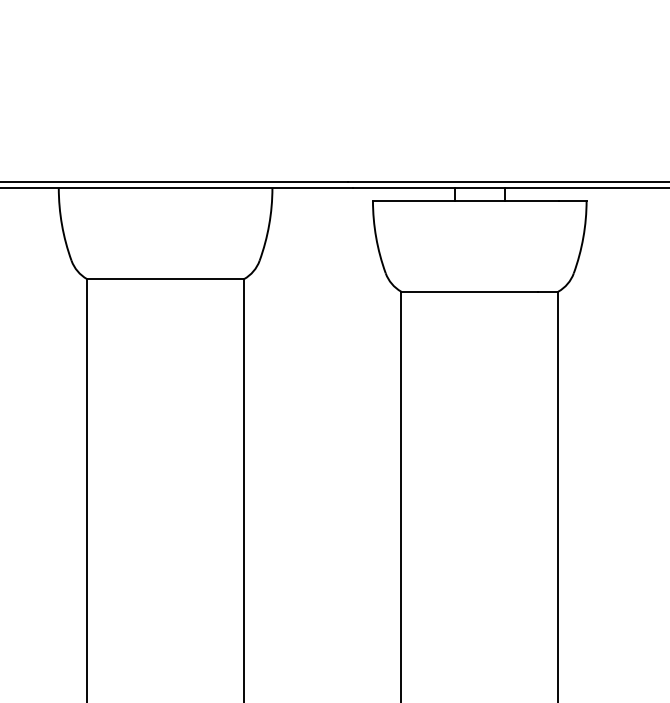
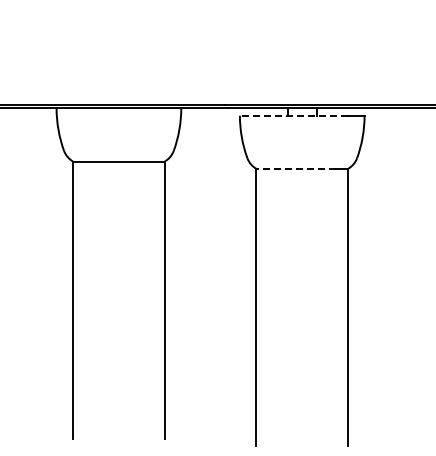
line: (464, 200) -> (293, 115), solid -> dashed
line: (469, 291) -> (296, 168), solid -> dashed

